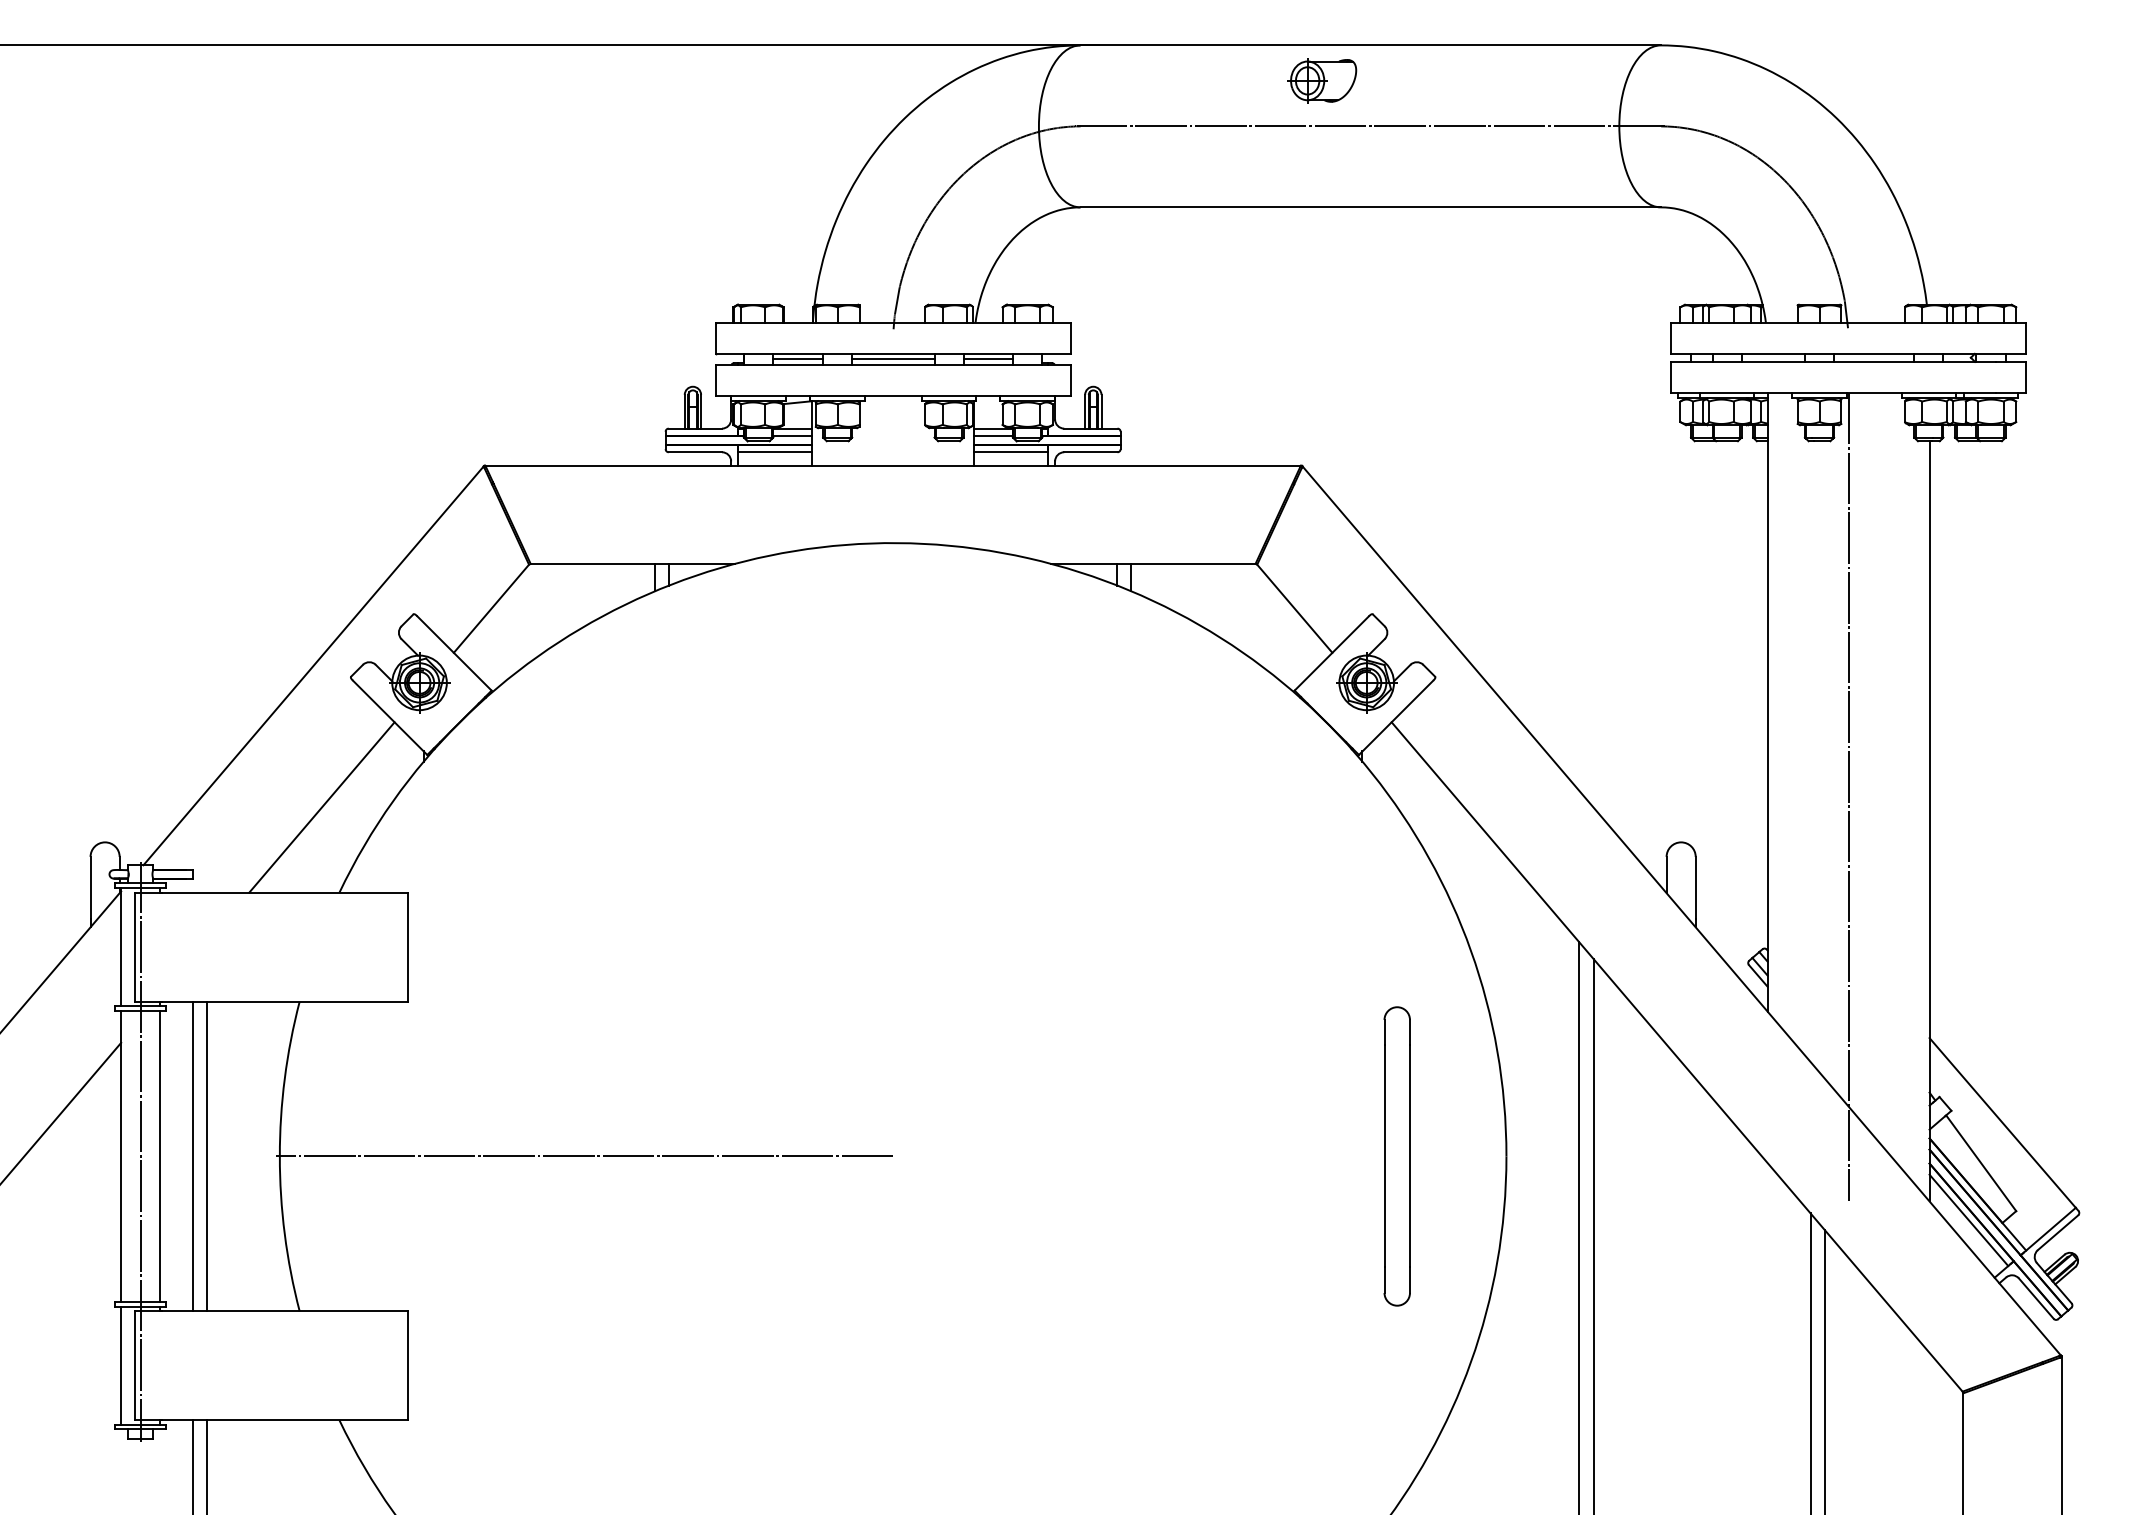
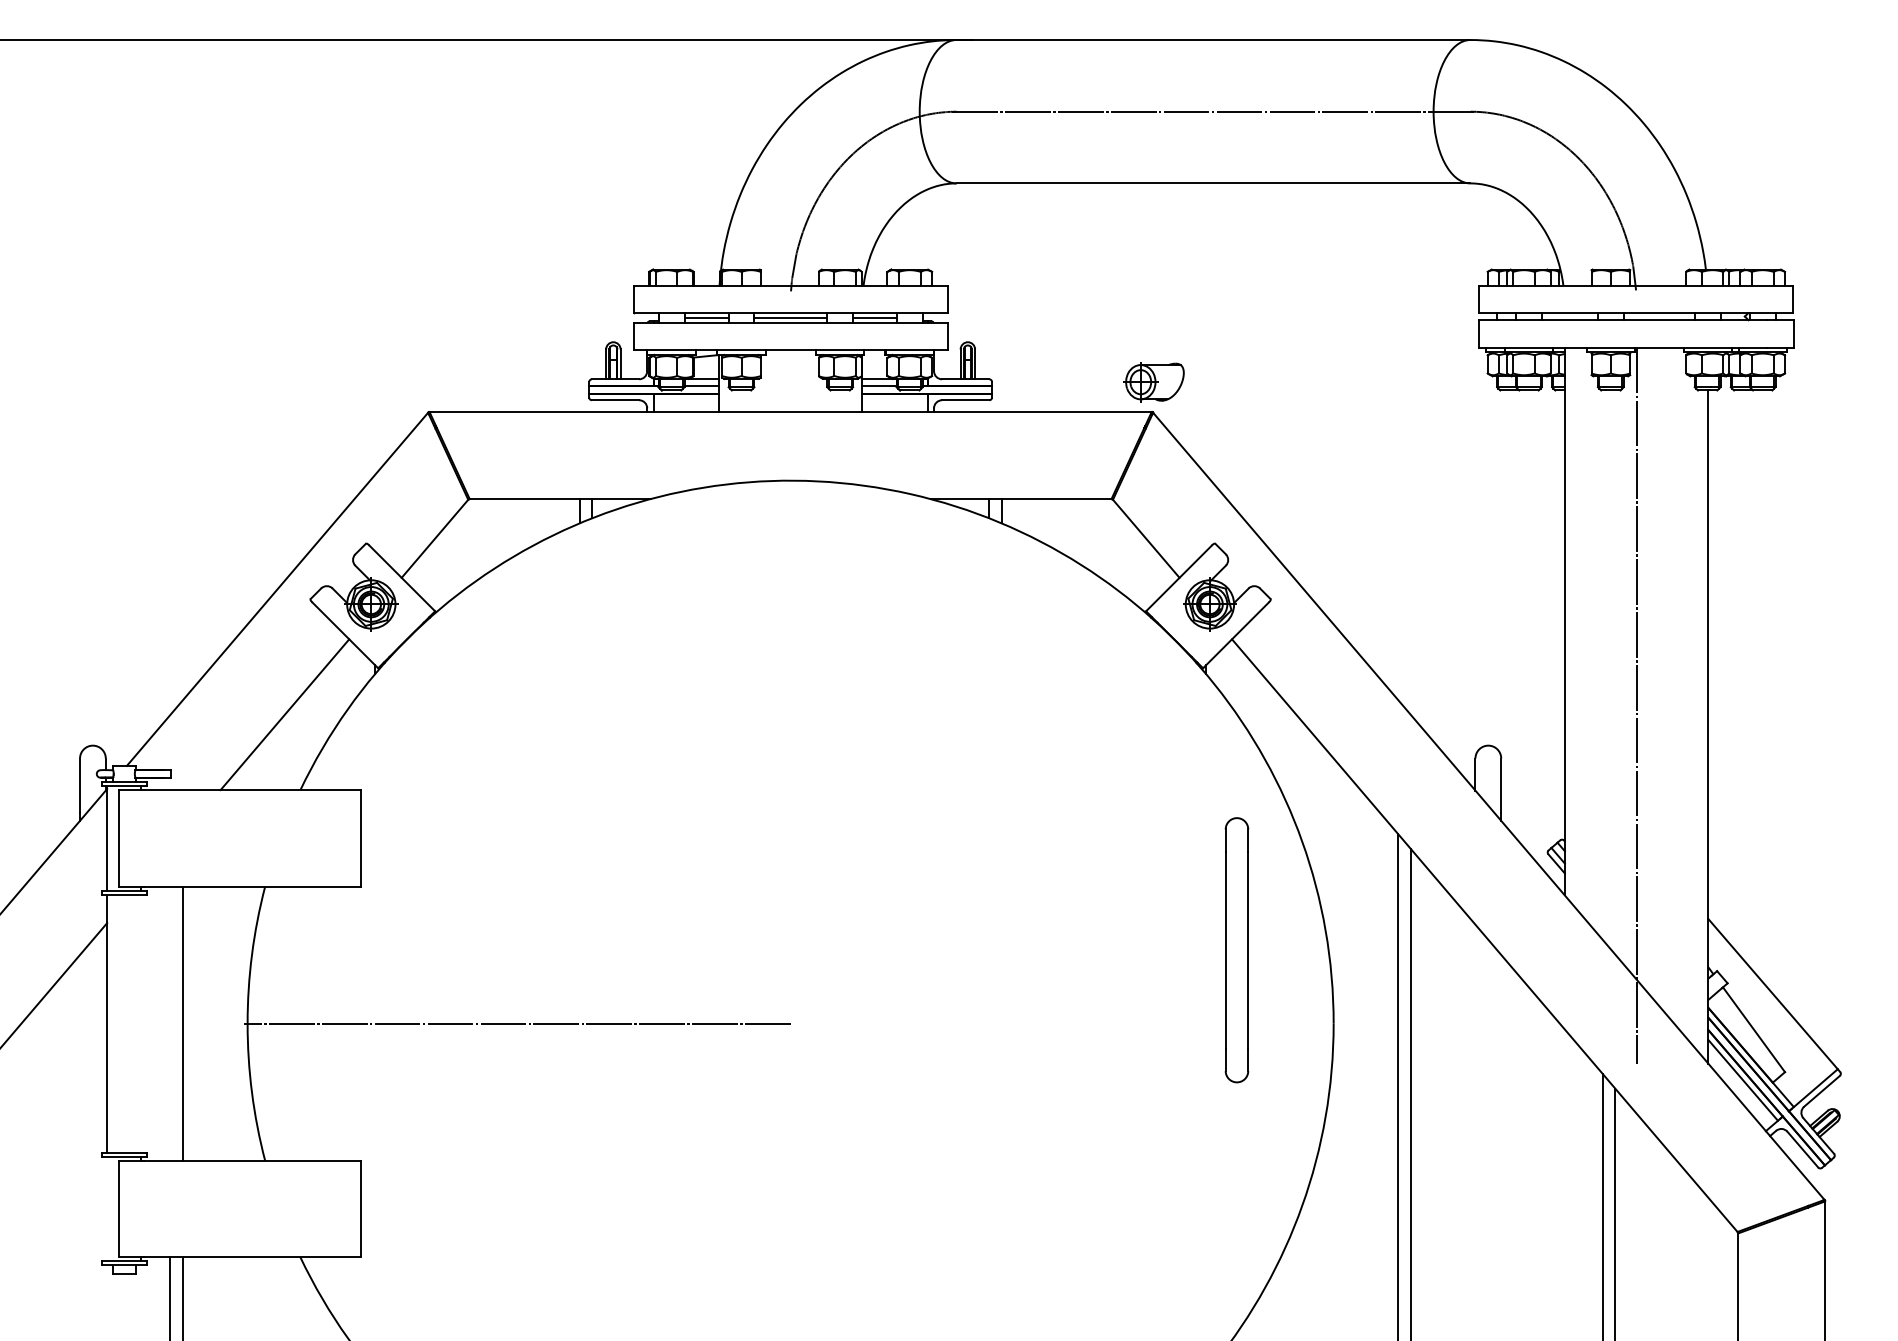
part: (1322, 80) -> (1153, 381), moved
line: (775, 452) -> (686, 400), removed
line: (1010, 452) -> (894, 400), removed
line: (140, 1151) -> (124, 1019), removed
line: (159, 1156) -> (141, 1023), removed
line: (192, 1156) -> (170, 1023), removed
part: (1396, 1156) -> (1236, 950), moved
line: (121, 1365) -> (107, 1208), removed

